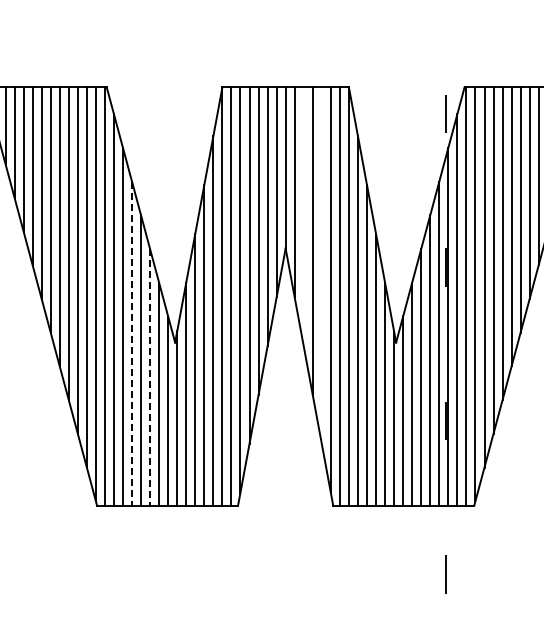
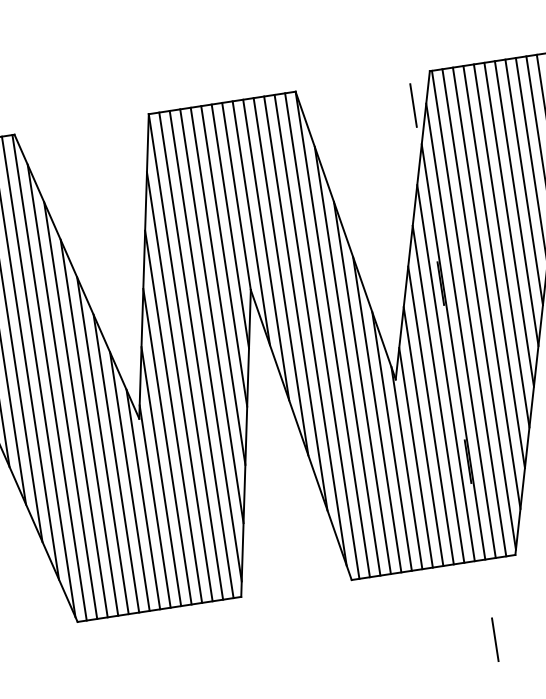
line: (303, 216) -> (265, 249), added
line: (321, 265) -> (295, 303), added
line: (132, 343) -> (89, 427), dashed -> solid
line: (150, 377) -> (116, 463), dashed -> solid

